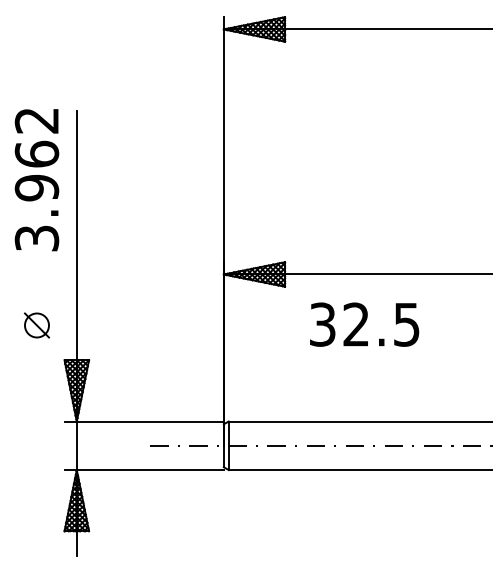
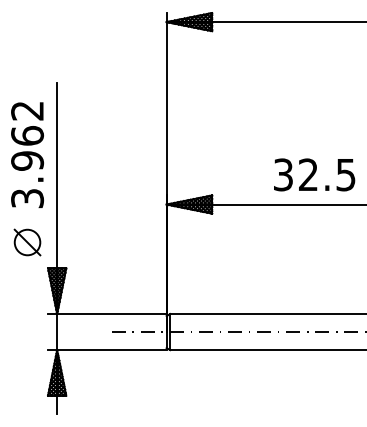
text: (36, 180) -> (27, 155), moved
text: (364, 324) -> (314, 174), moved
part: (36, 325) -> (27, 242), size x1.43

